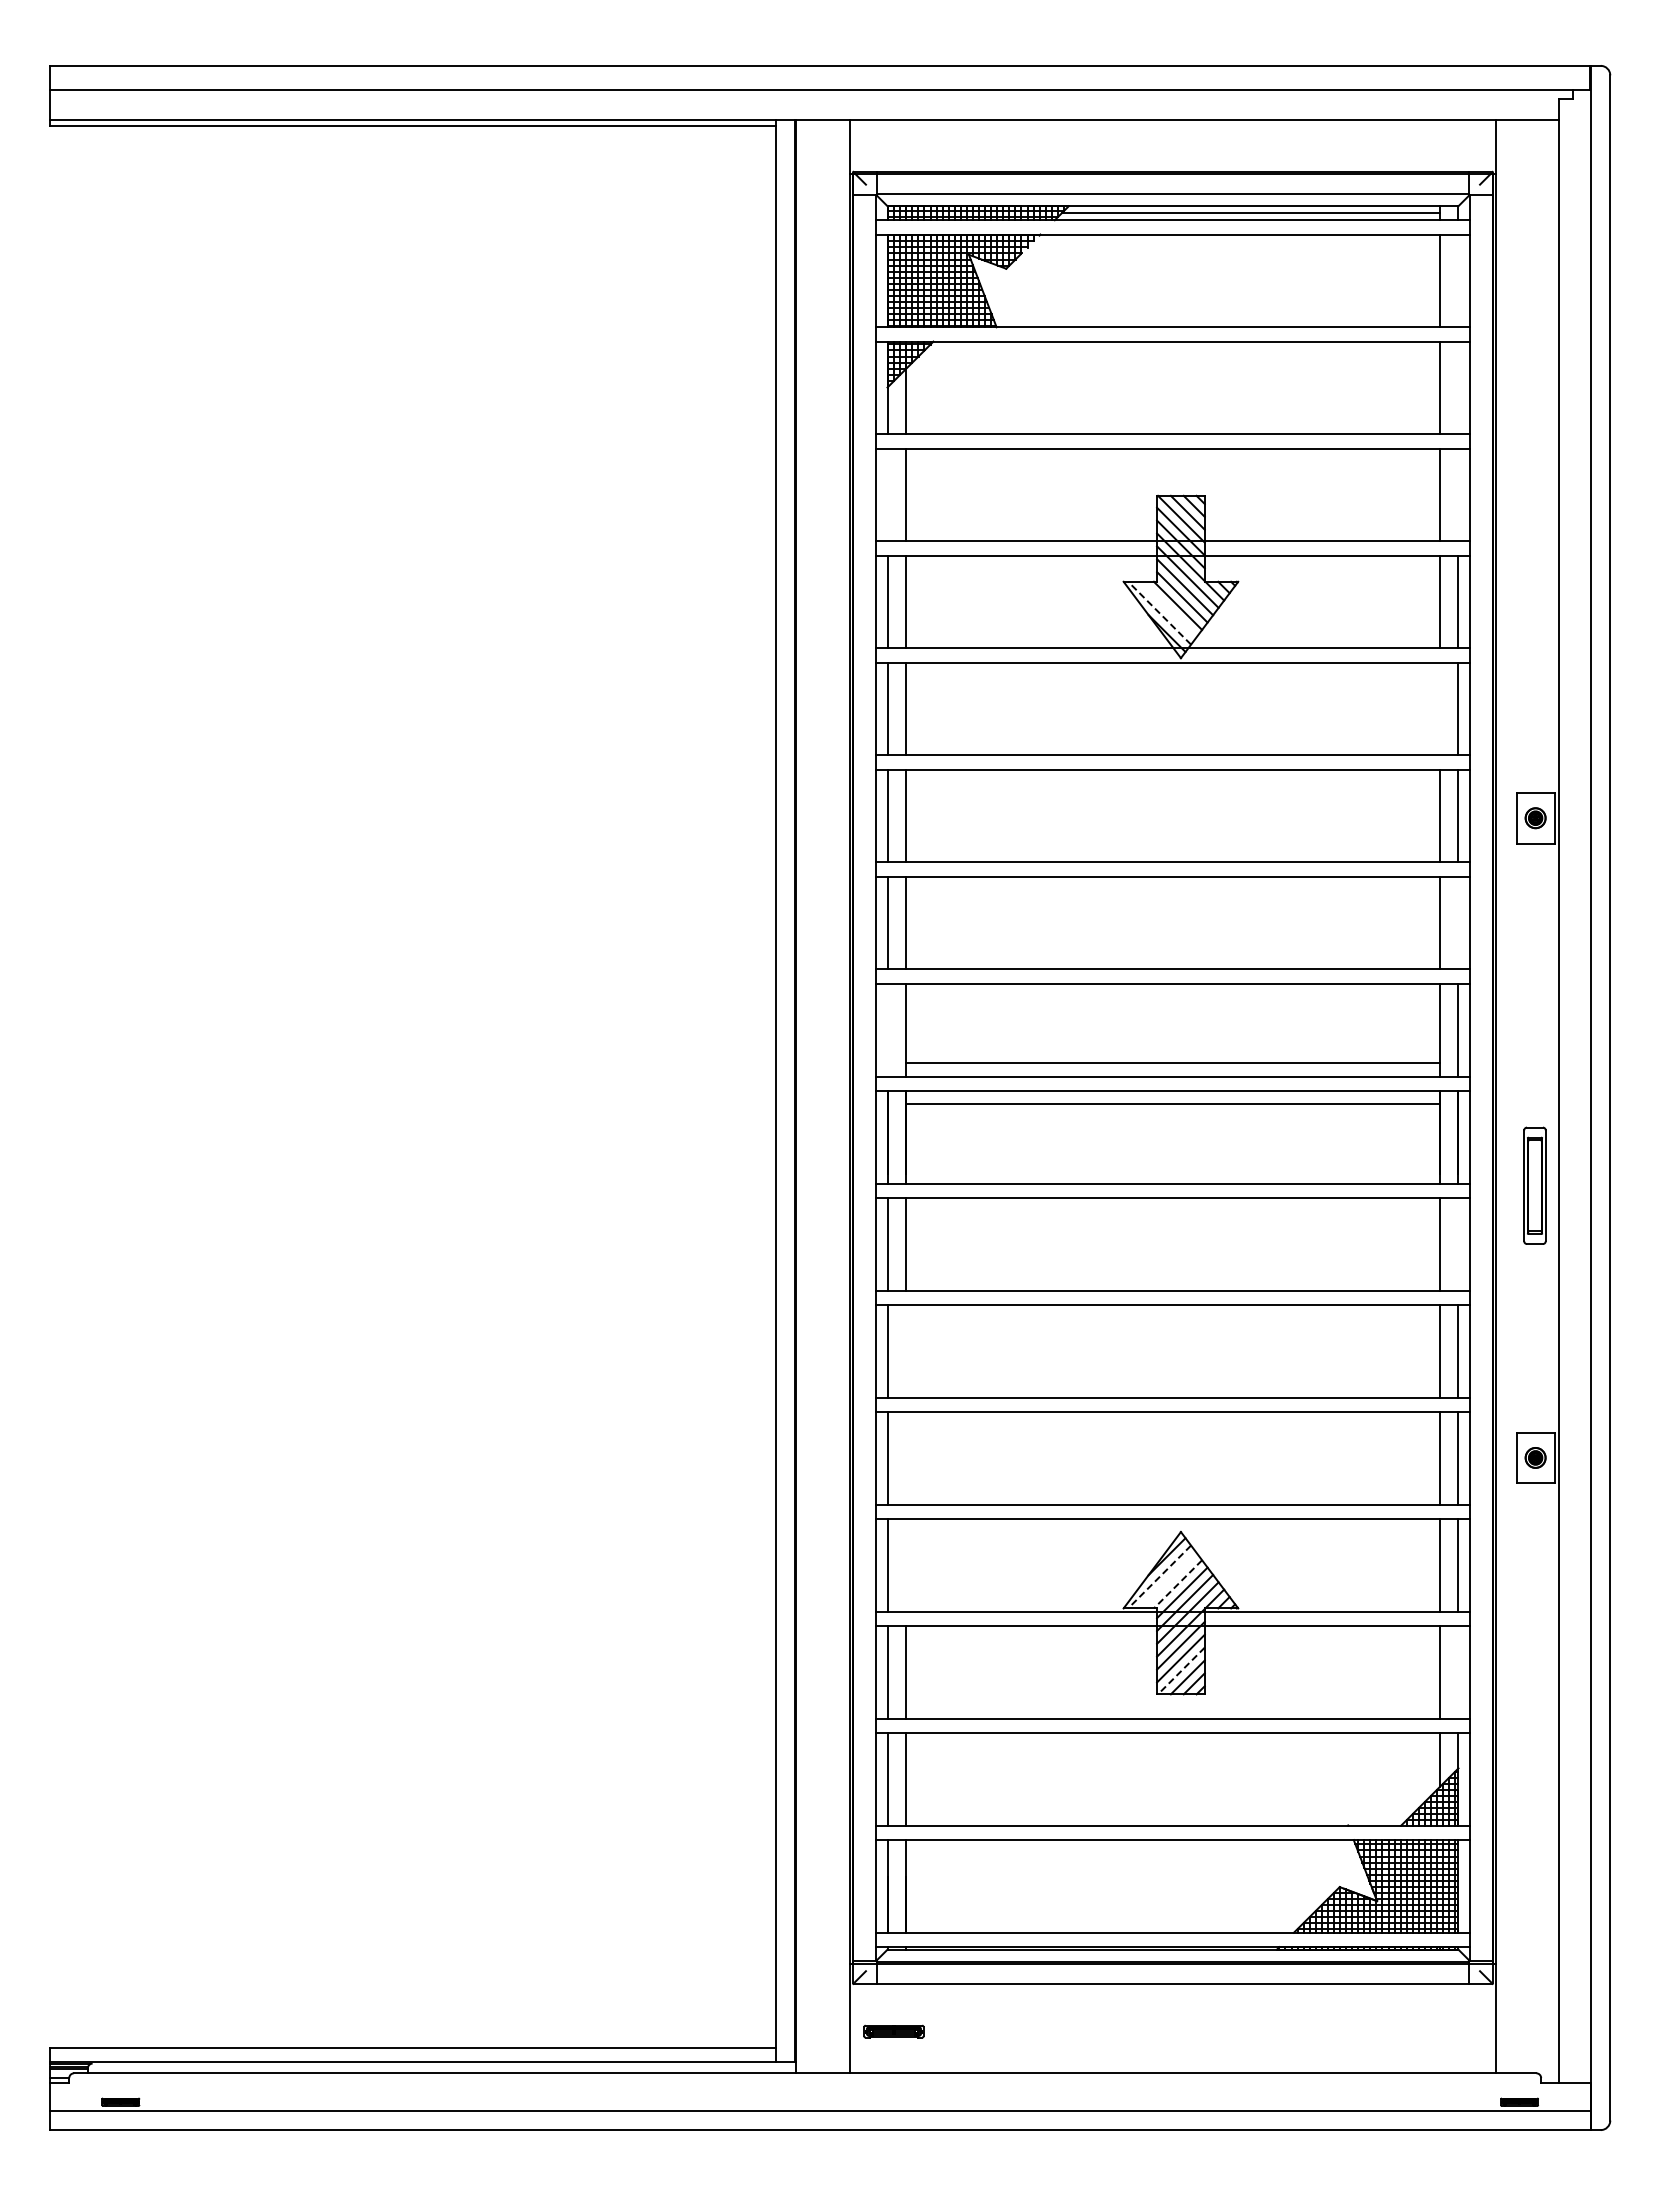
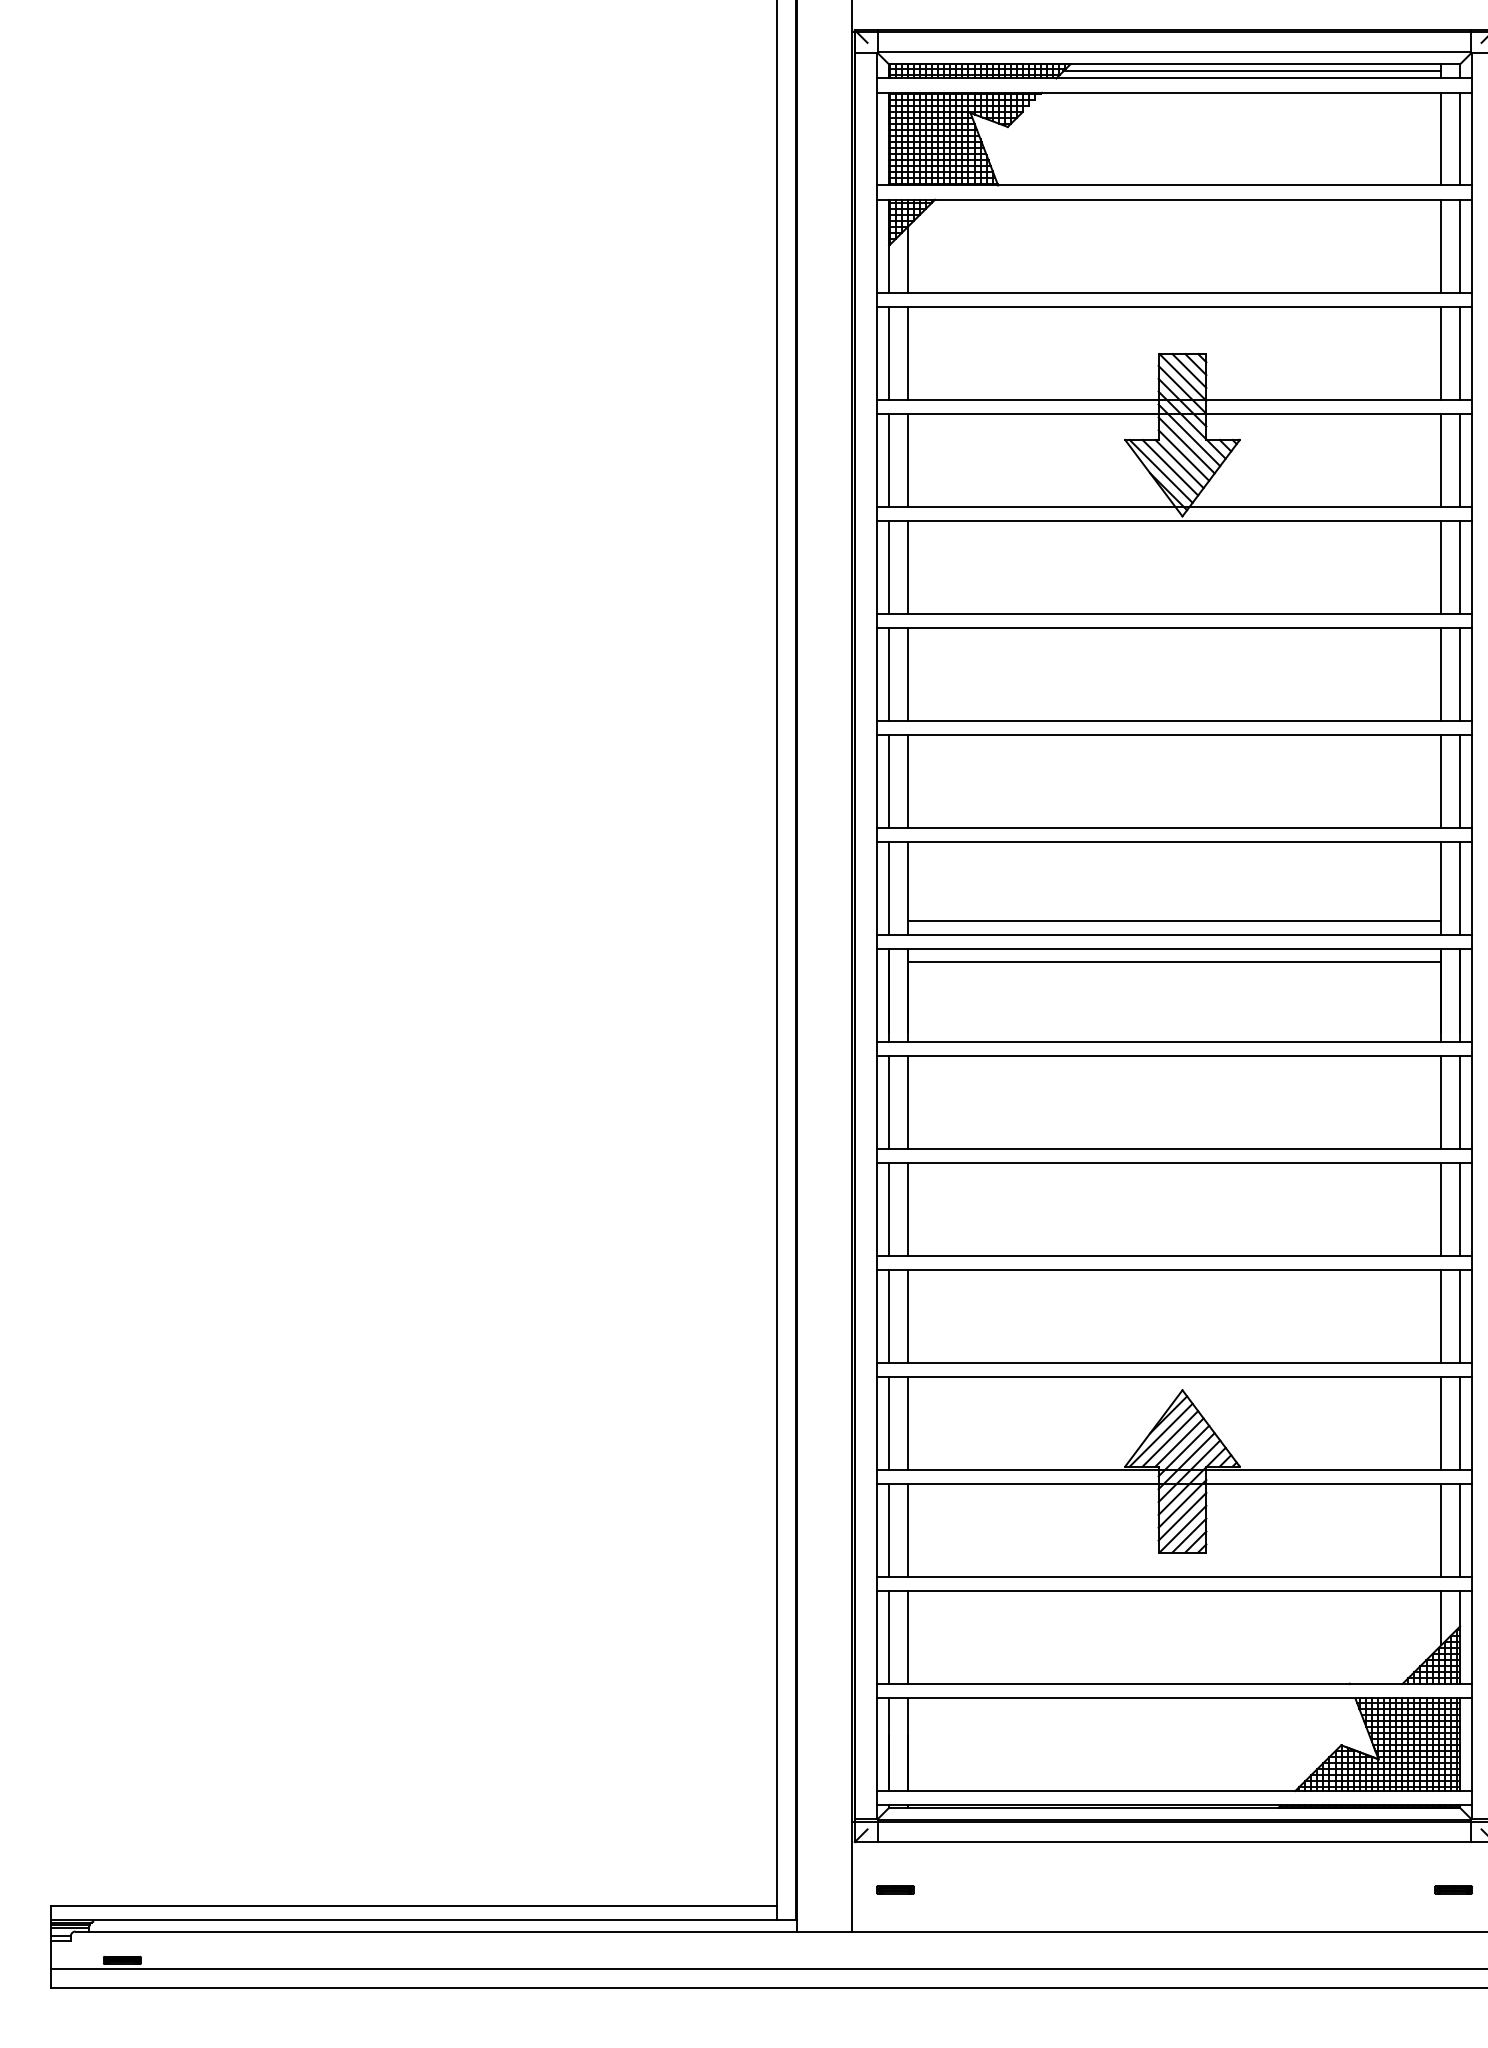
line: (1458, 280) -> (1460, 138), added
line: (1458, 387) -> (1460, 245), added
line: (887, 494) -> (889, 352), added
line: (1458, 494) -> (1460, 352), added
line: (1168, 609) -> (1170, 467), added
line: (1159, 612) -> (1161, 470), dashed -> solid
line: (1439, 708) -> (1441, 566), added
line: (1458, 922) -> (1460, 780), added
line: (887, 1029) -> (889, 887), added
line: (1458, 1243) -> (1460, 1101), added
line: (906, 1350) -> (908, 1208), added
line: (906, 1457) -> (908, 1315), added
line: (906, 1564) -> (908, 1422), added
line: (1159, 1577) -> (1161, 1435), dashed -> solid
line: (1168, 1580) -> (1170, 1438), added
line: (1177, 1584) -> (1179, 1442), dashed -> solid
line: (1181, 1671) -> (1183, 1529), dashed -> solid
line: (1458, 1671) -> (1460, 1529), added
part: (893, 2031) -> (895, 1889), size x0.62
part: (1451, 2031) -> (1453, 1889), added

